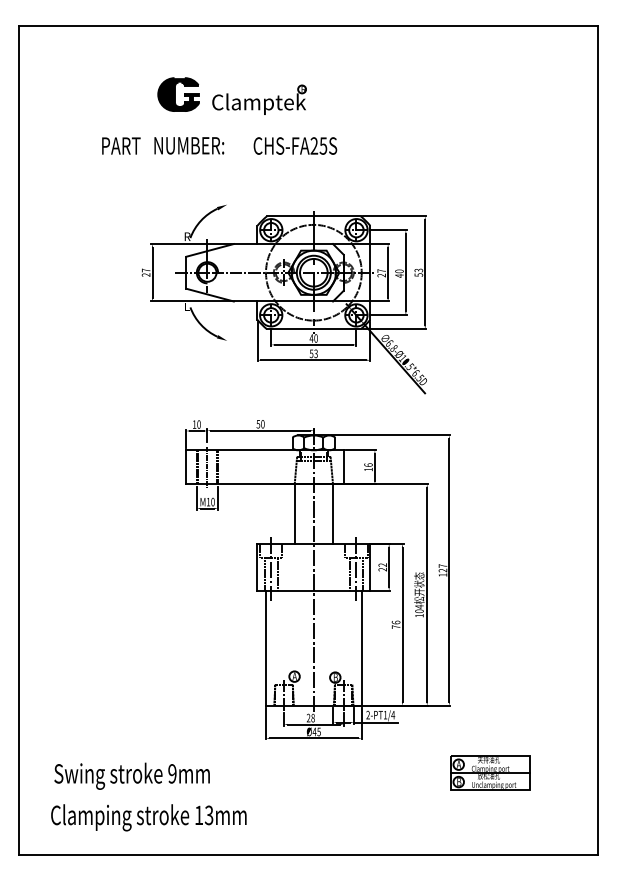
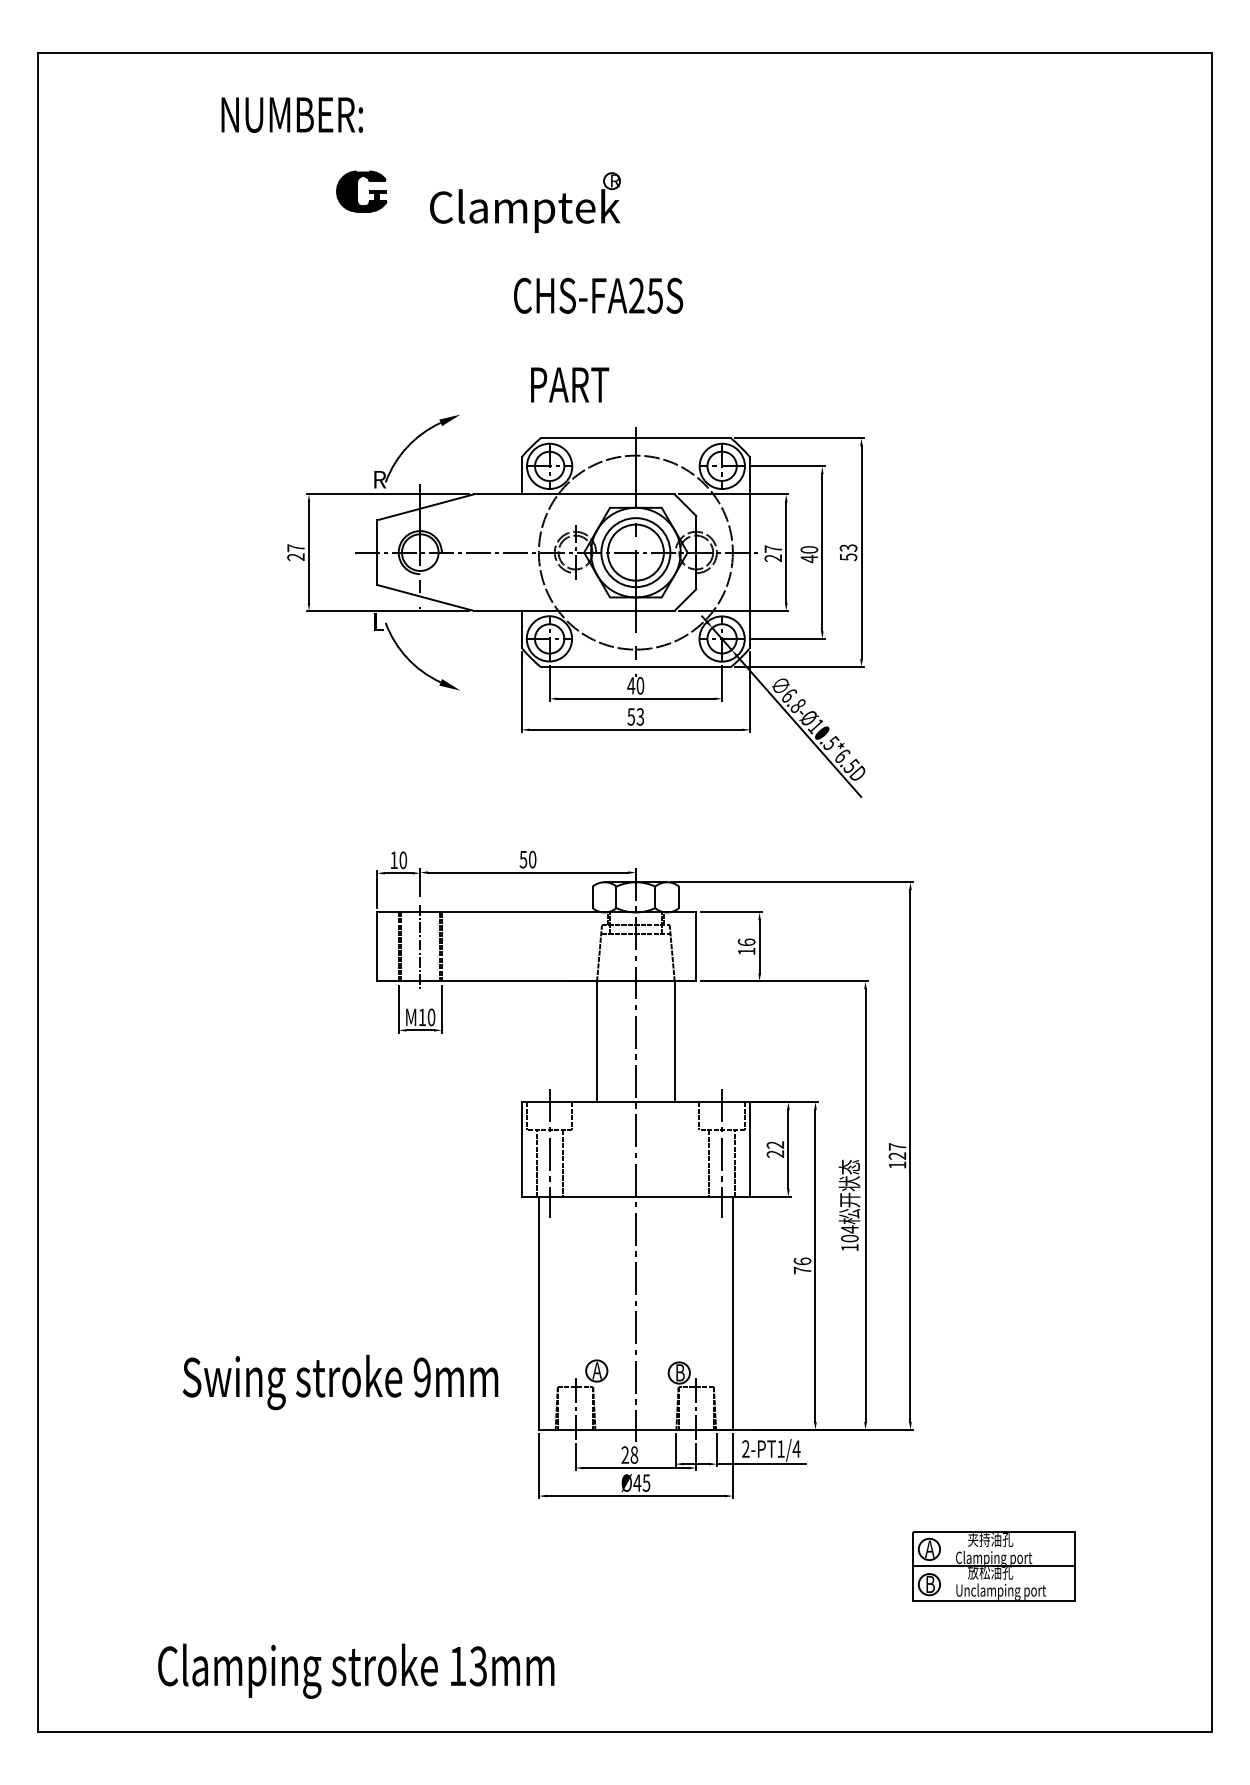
part: (178, 94) -> (361, 191), size x0.6
text: (121, 145) -> (570, 383), moved
text: (189, 145) -> (292, 114), moved
text: (131, 775) -> (339, 1380), moved
text: (148, 817) -> (355, 1670), moved

